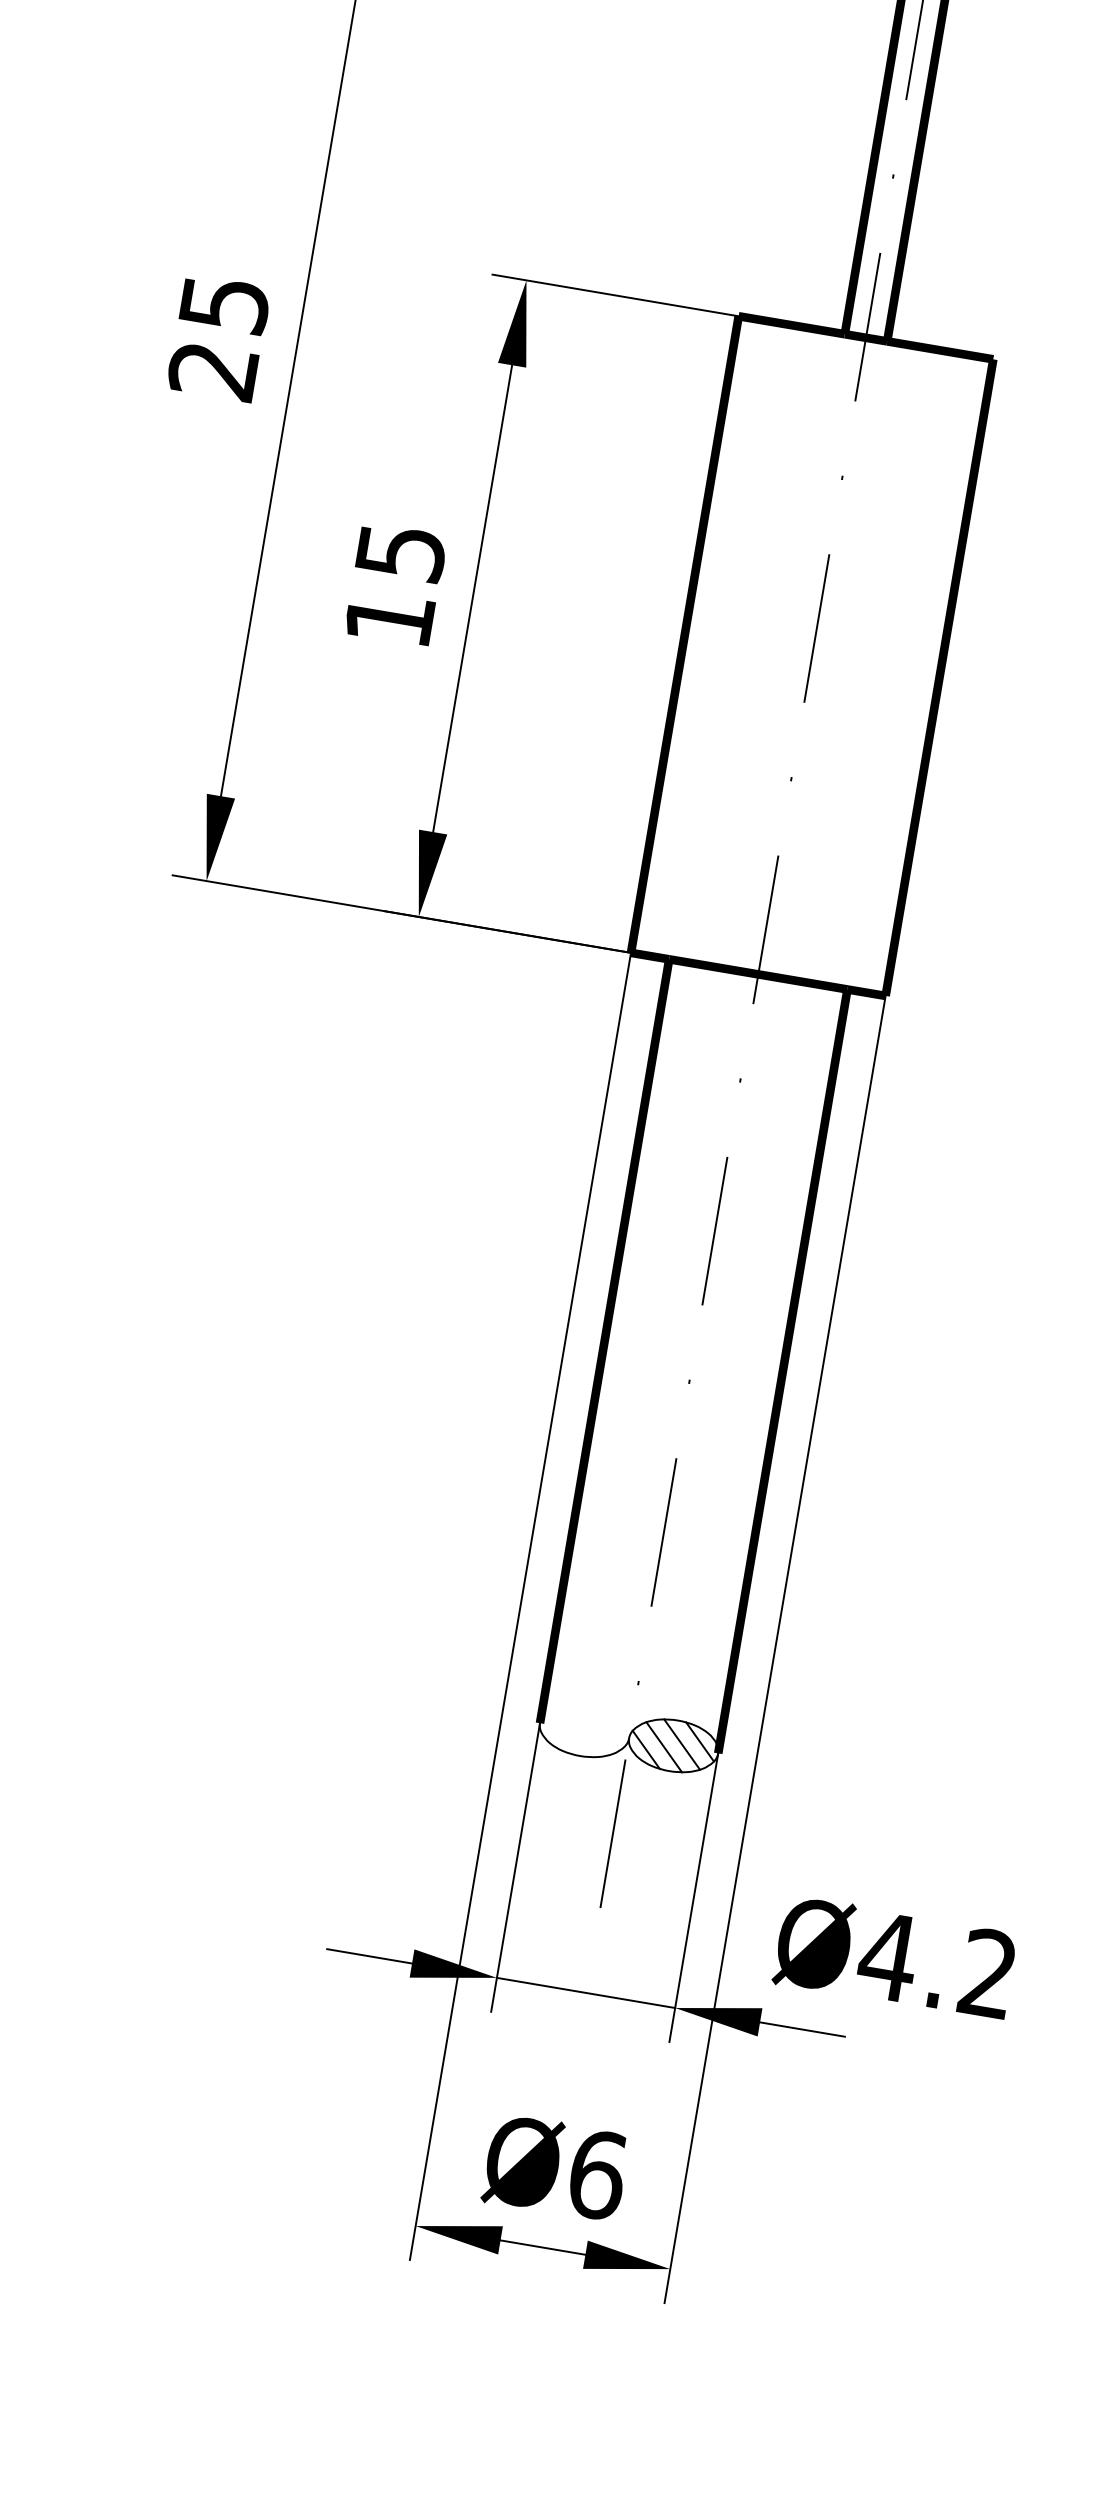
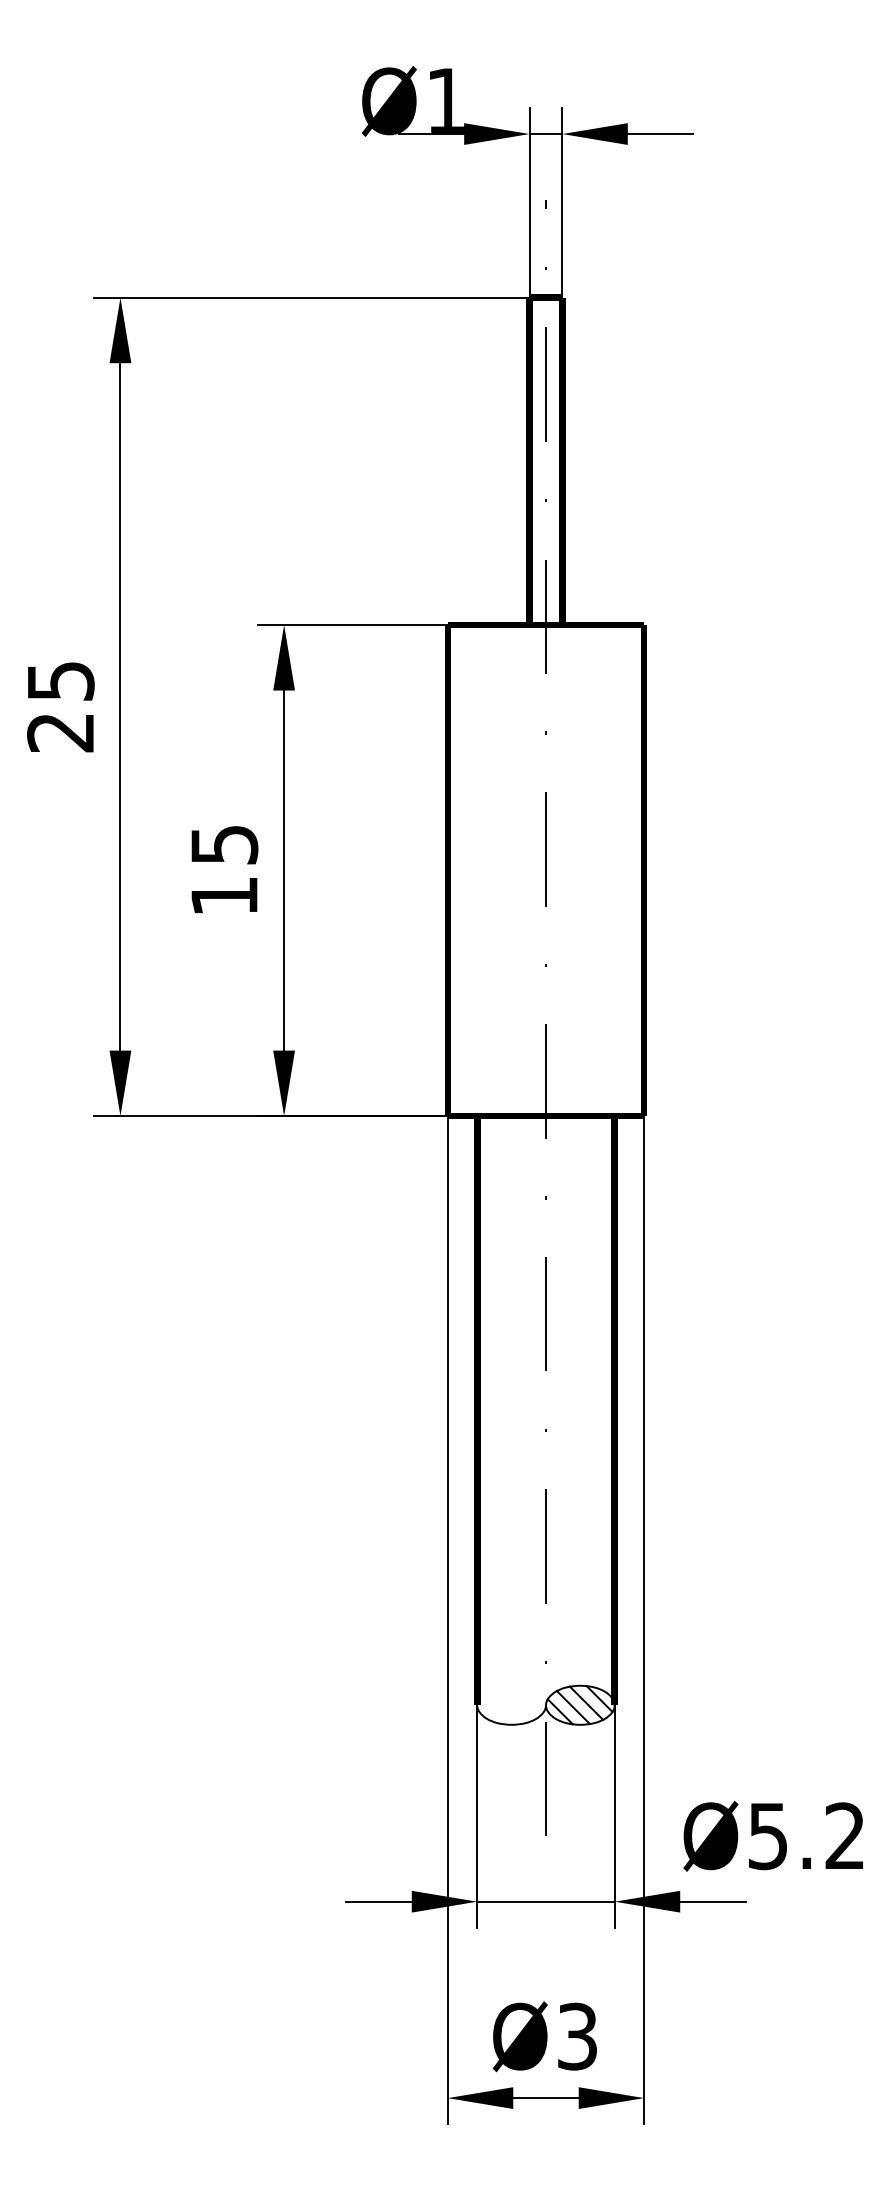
text: (887, 1956) -> (767, 1836), Ø4.2 -> Ø5.2
text: (597, 2174) -> (577, 2036), Ø6 -> Ø3

